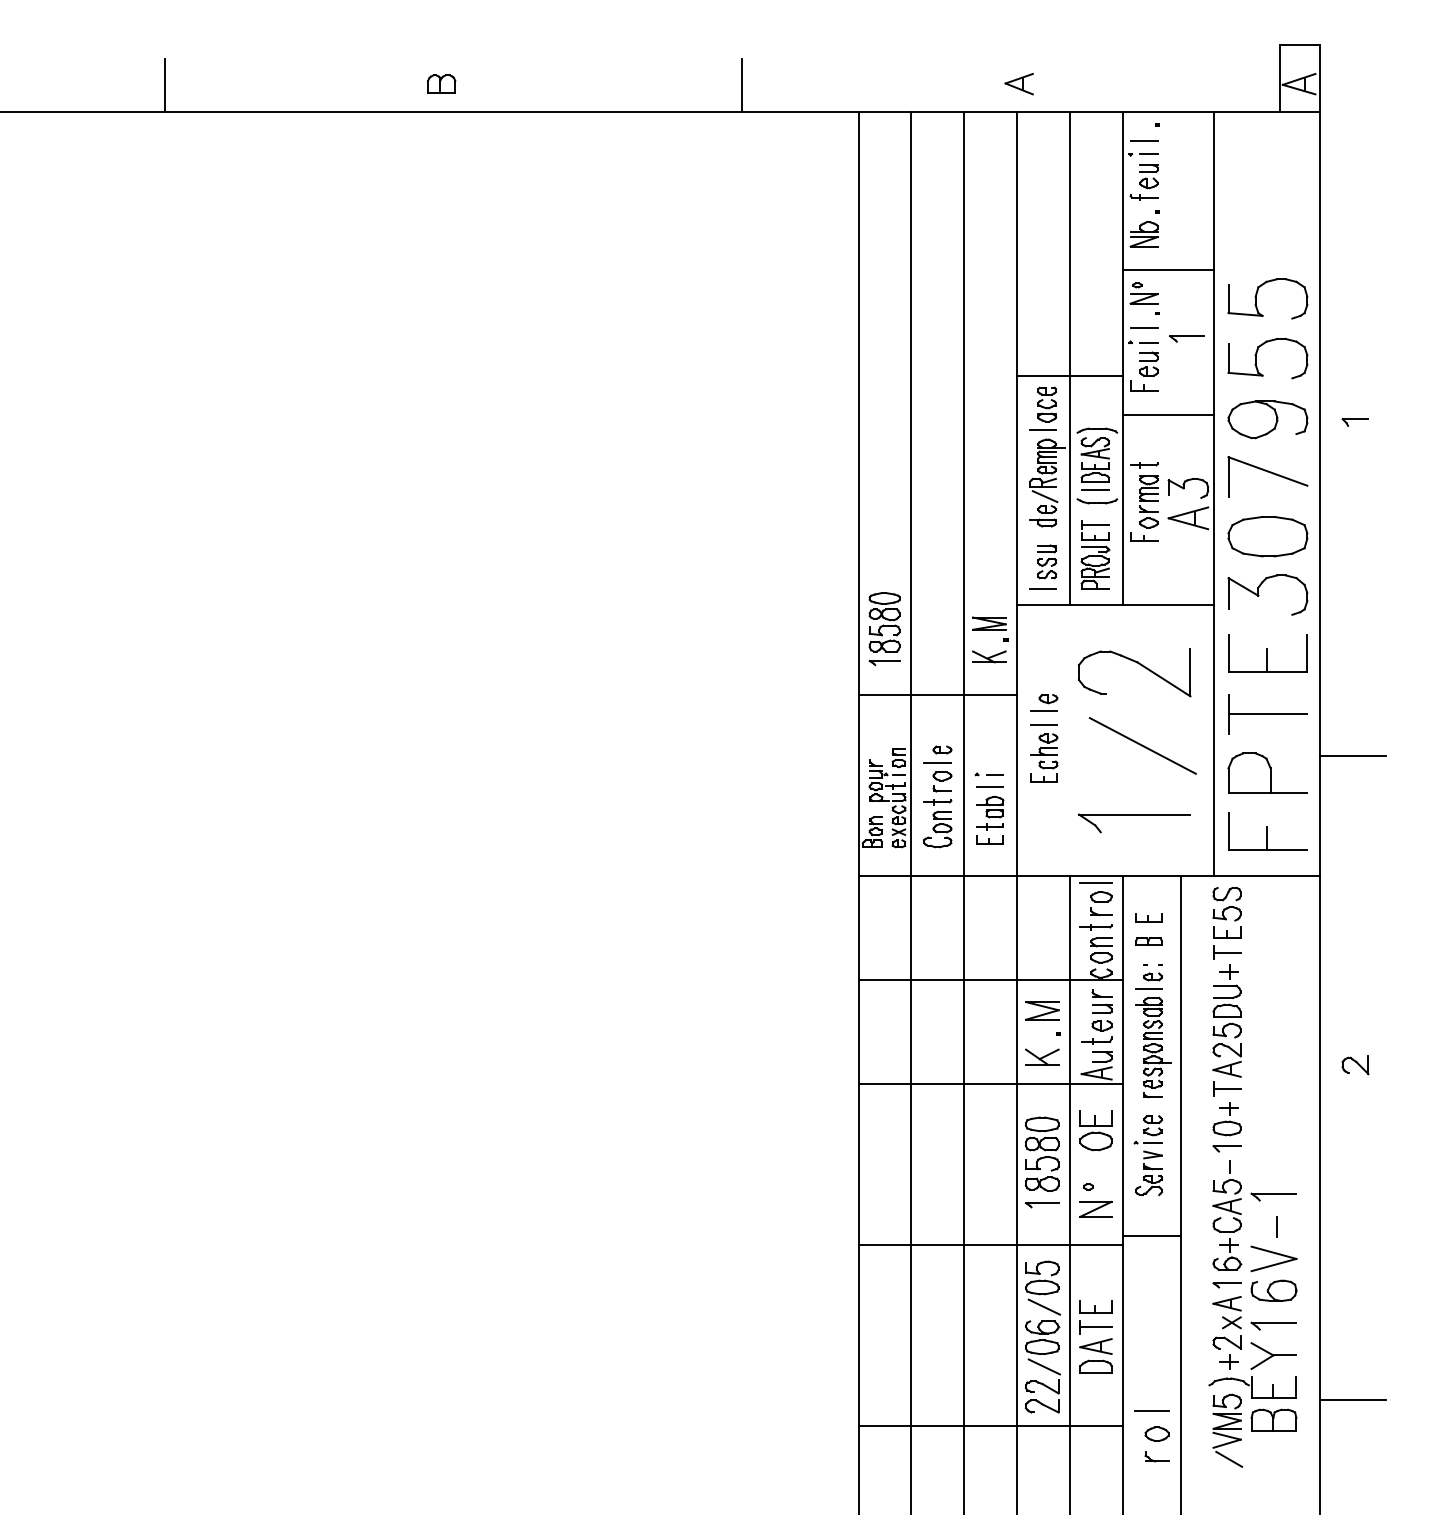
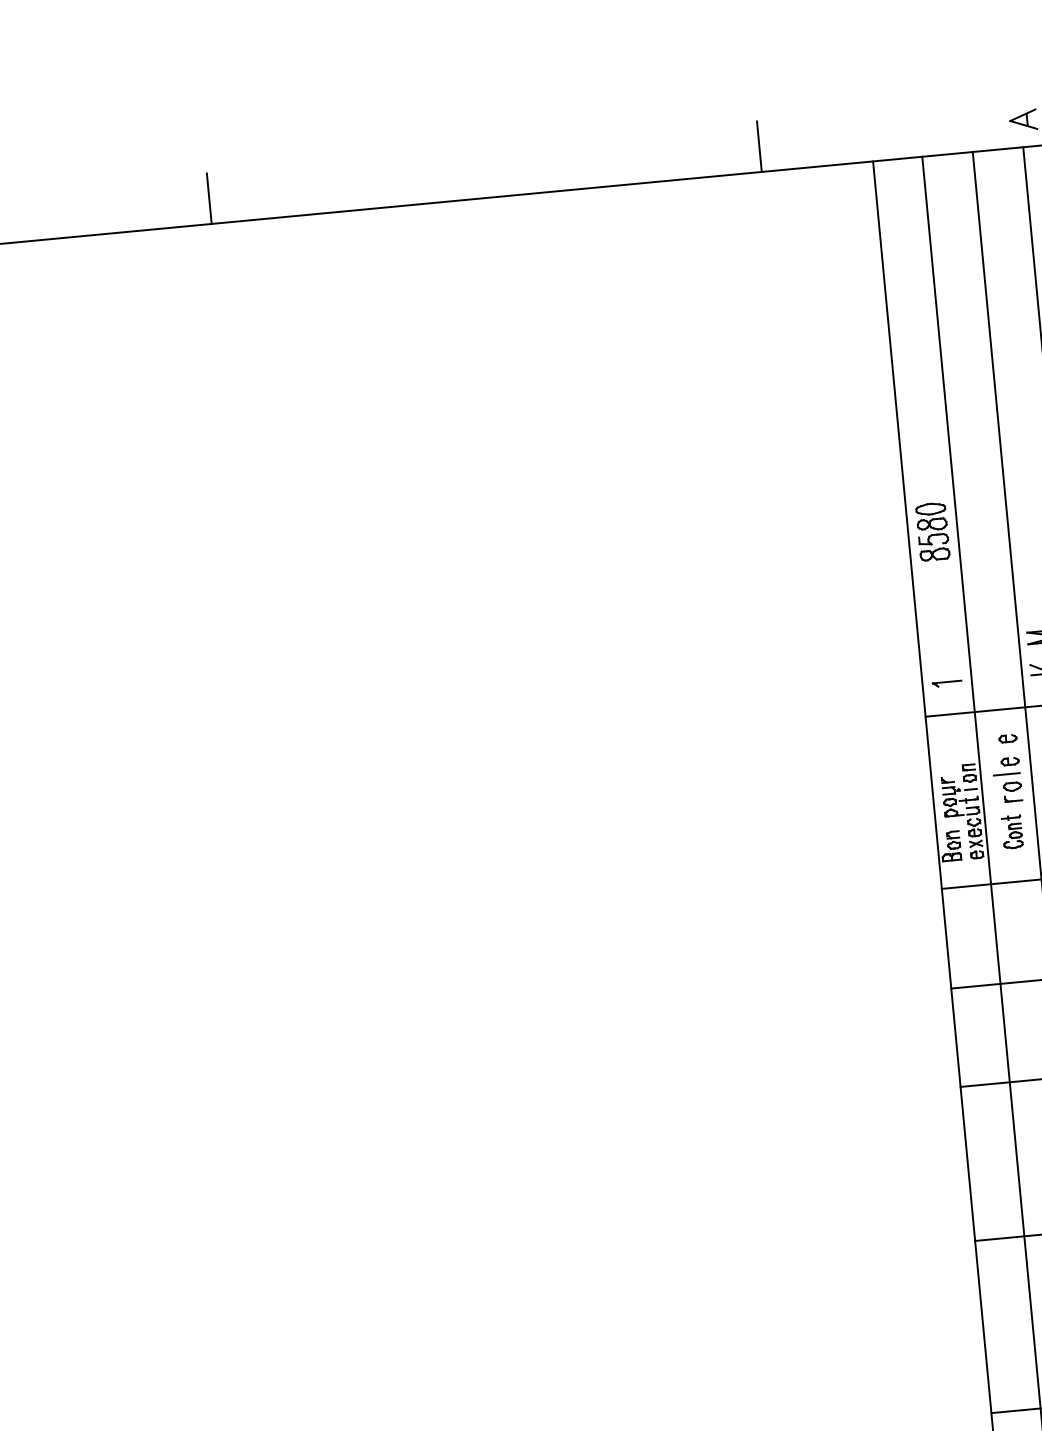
part: (441, 83) -> (472, 171), removed
part: (884, 622) -> (932, 532), moved
part: (942, 725) -> (1007, 738), added
part: (937, 823) -> (1012, 832), size x0.7

